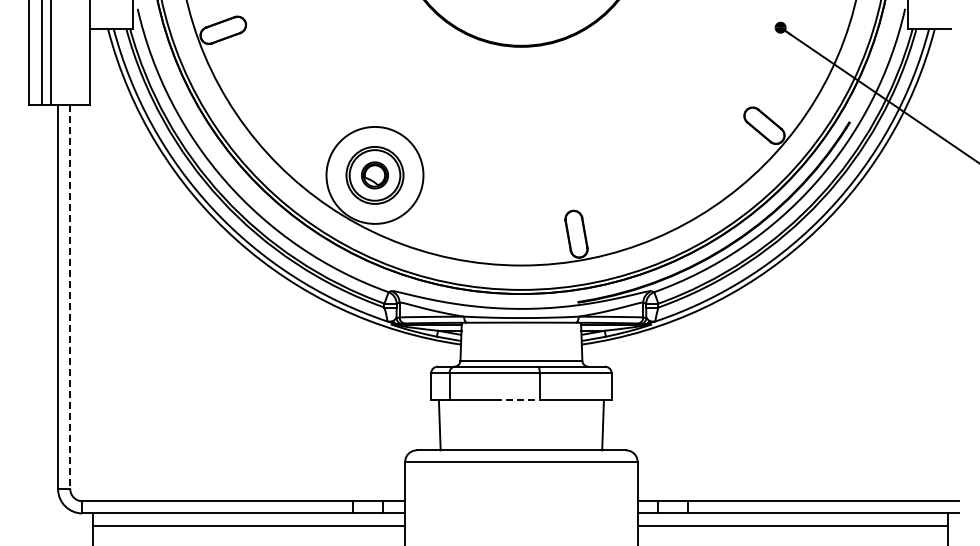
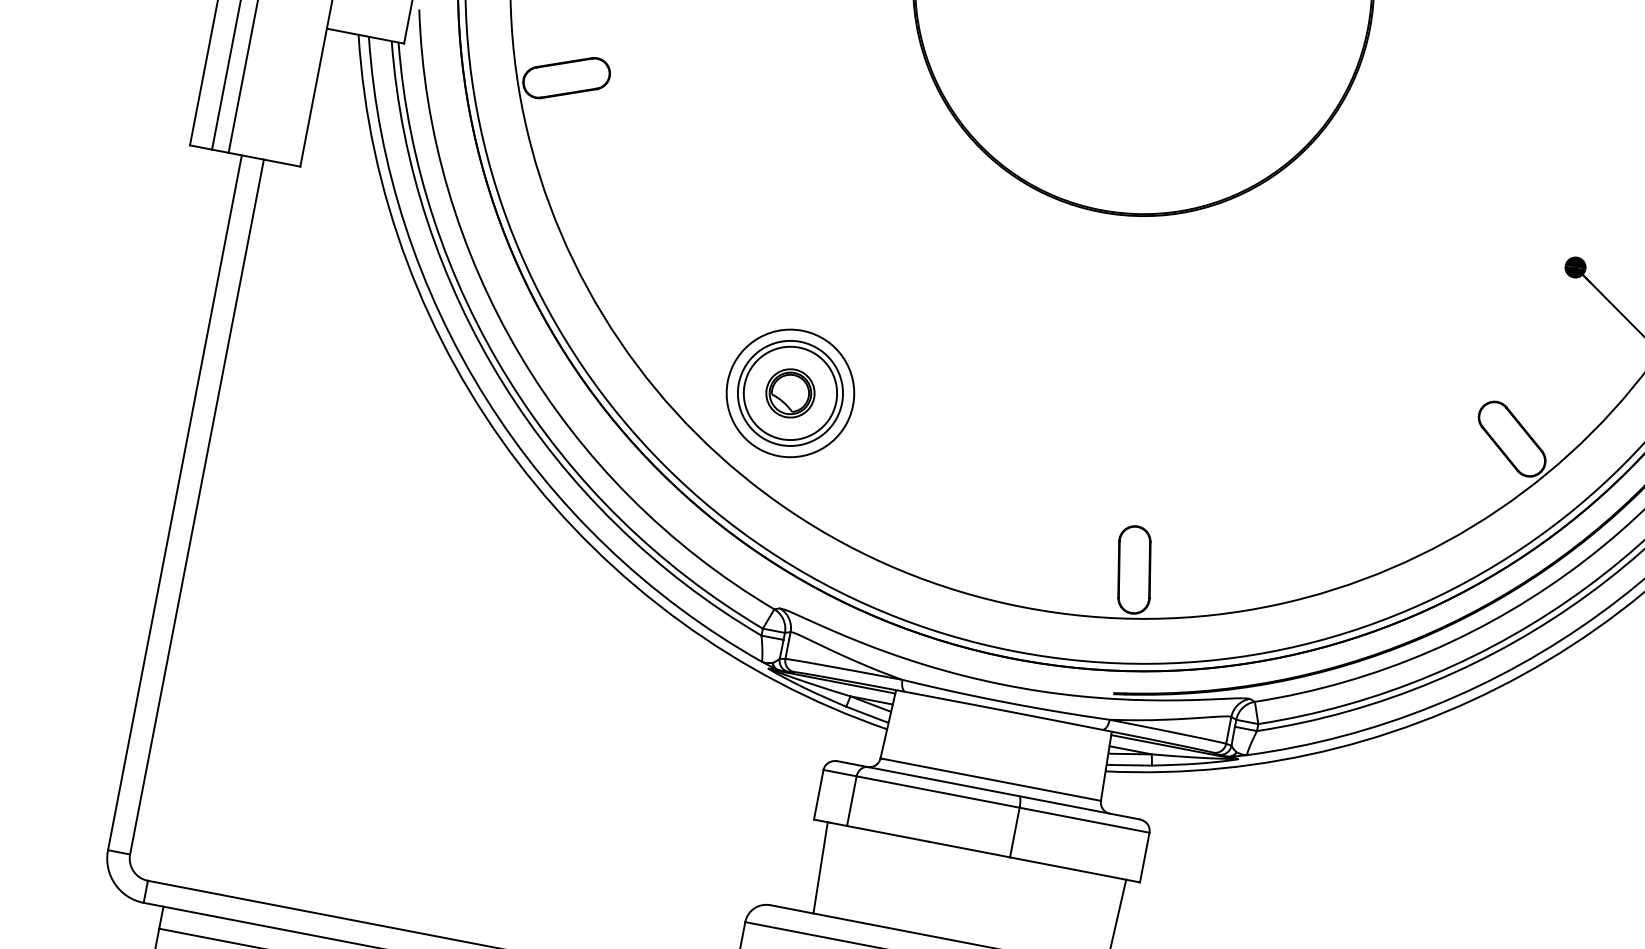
circle: (374, 175) -> (789, 393), size x0.71
line: (70, 297) -> (197, 508), dashed -> solid
line: (517, 400) -> (969, 850), dashed -> solid

